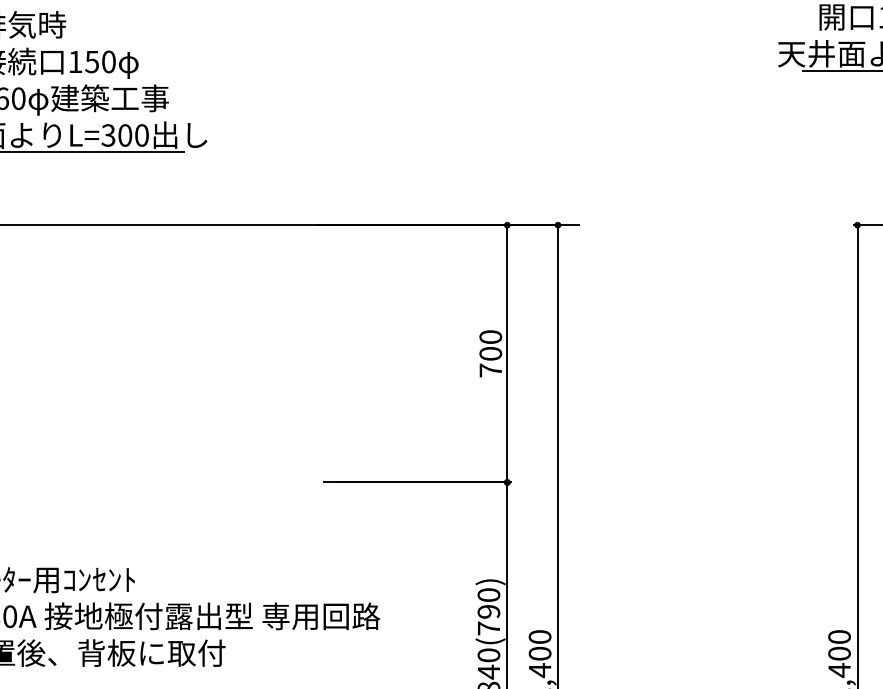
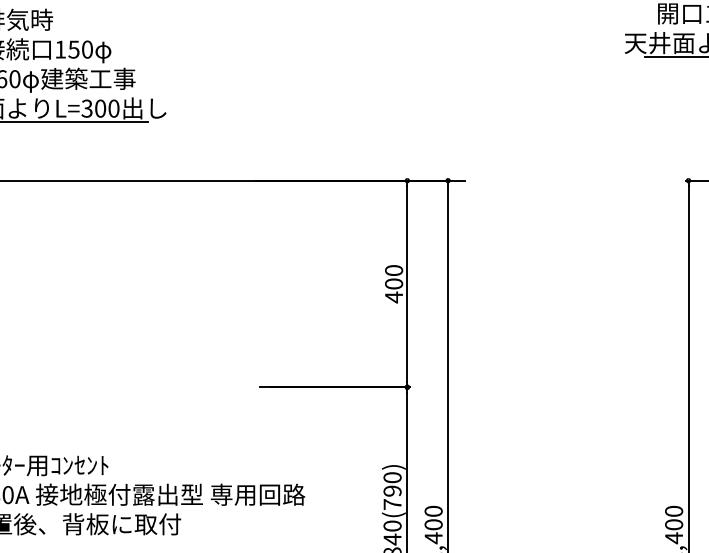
text: (490, 370) -> (393, 297), 700 -> 400

